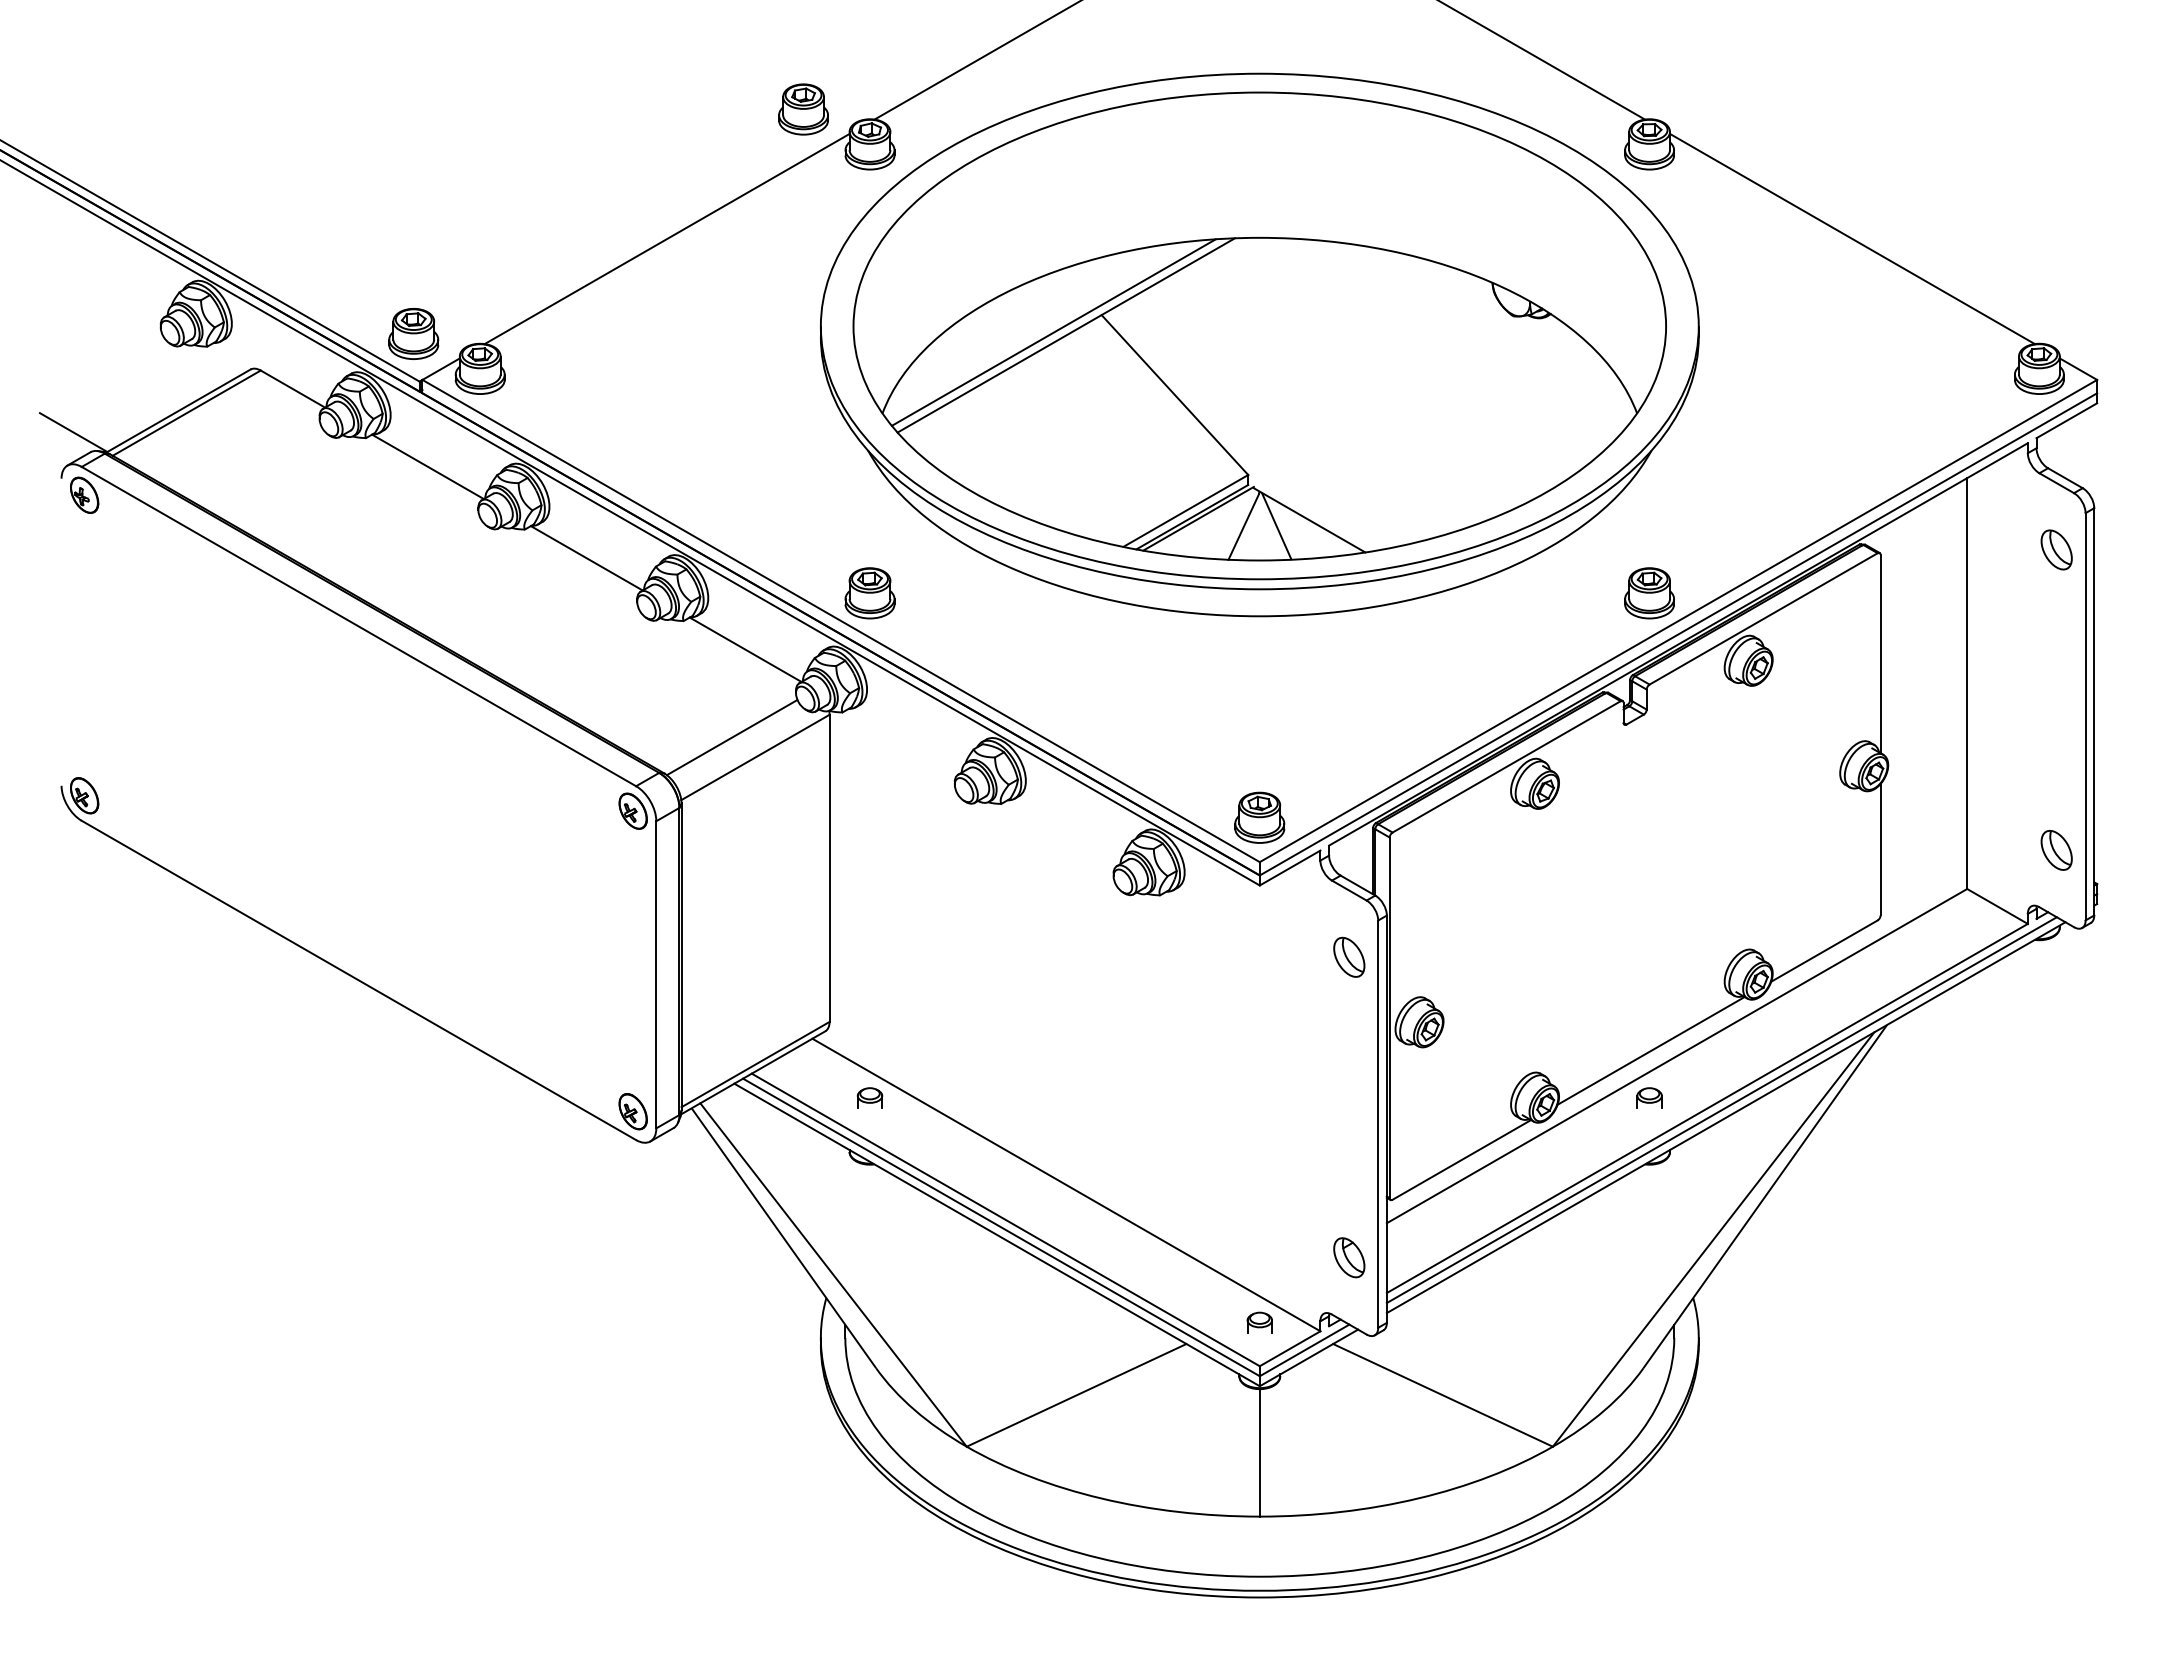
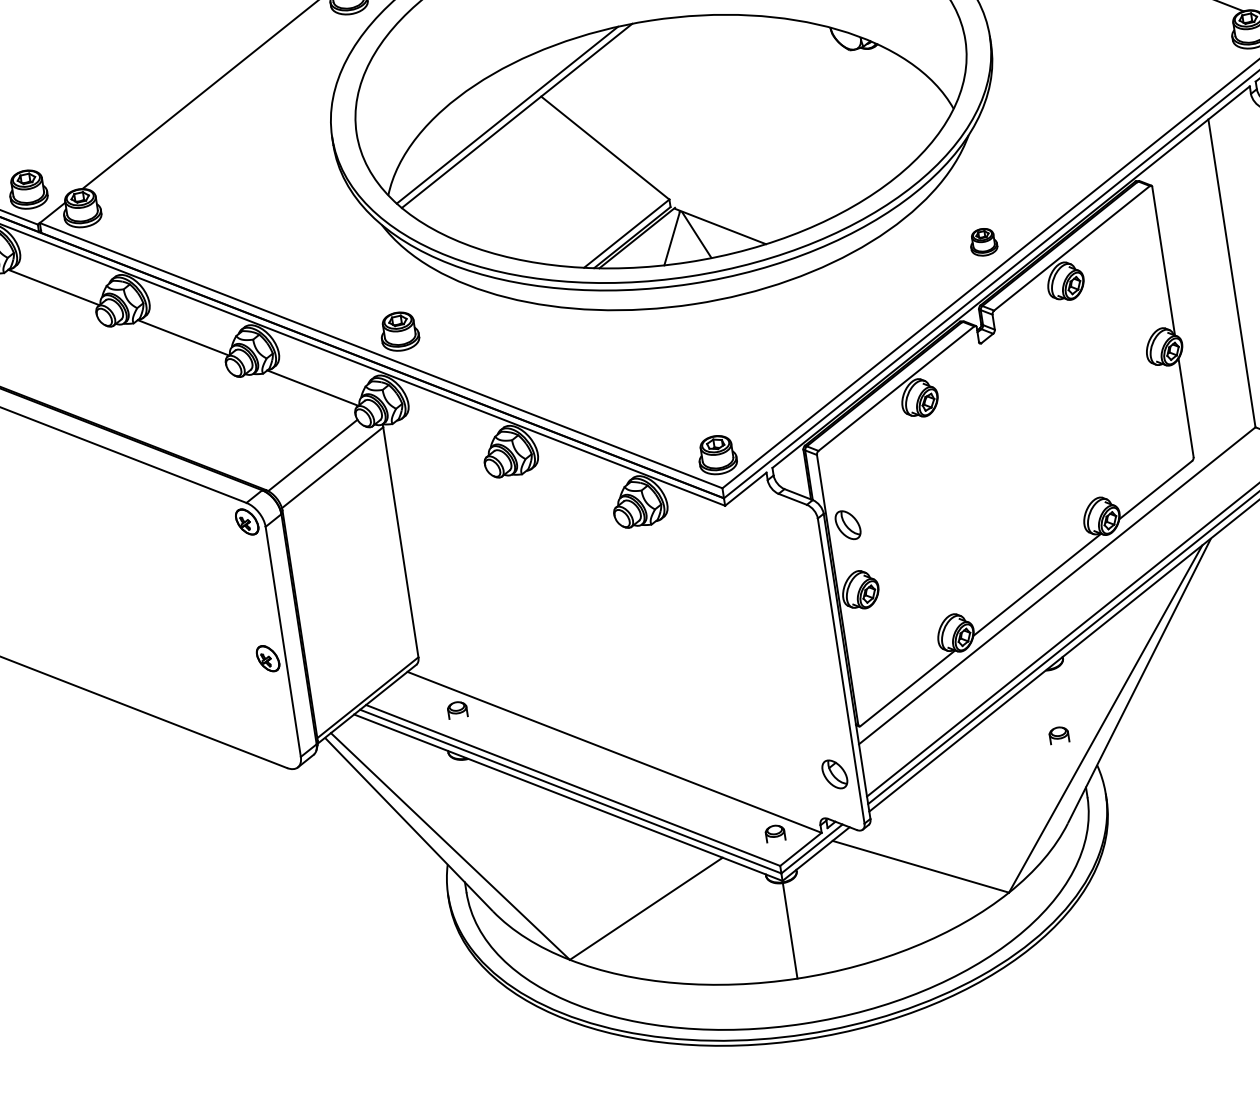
part: (1649, 593) -> (983, 242), size x0.7
part: (1349, 956) -> (848, 524), moved
part: (1649, 1097) -> (1058, 734), moved
part: (632, 1111) -> (267, 658), moved

